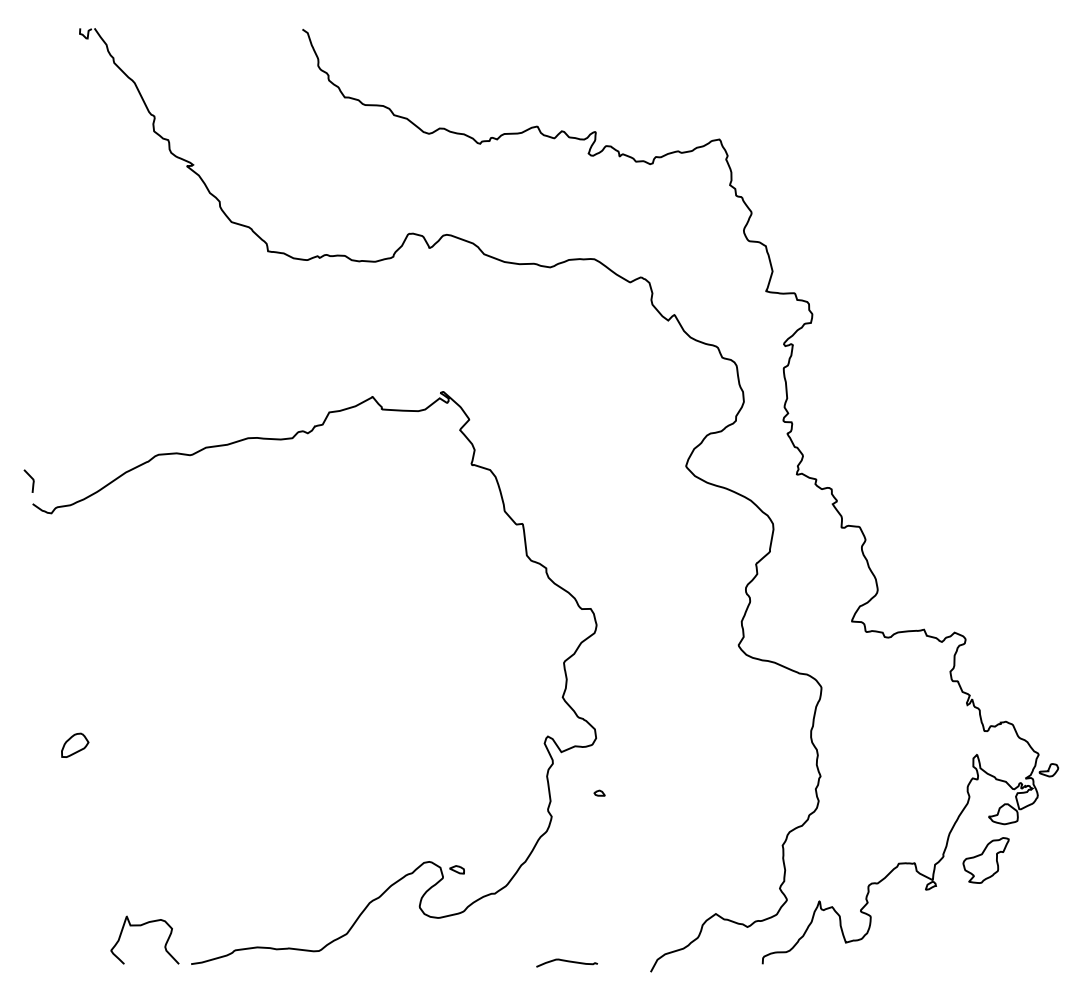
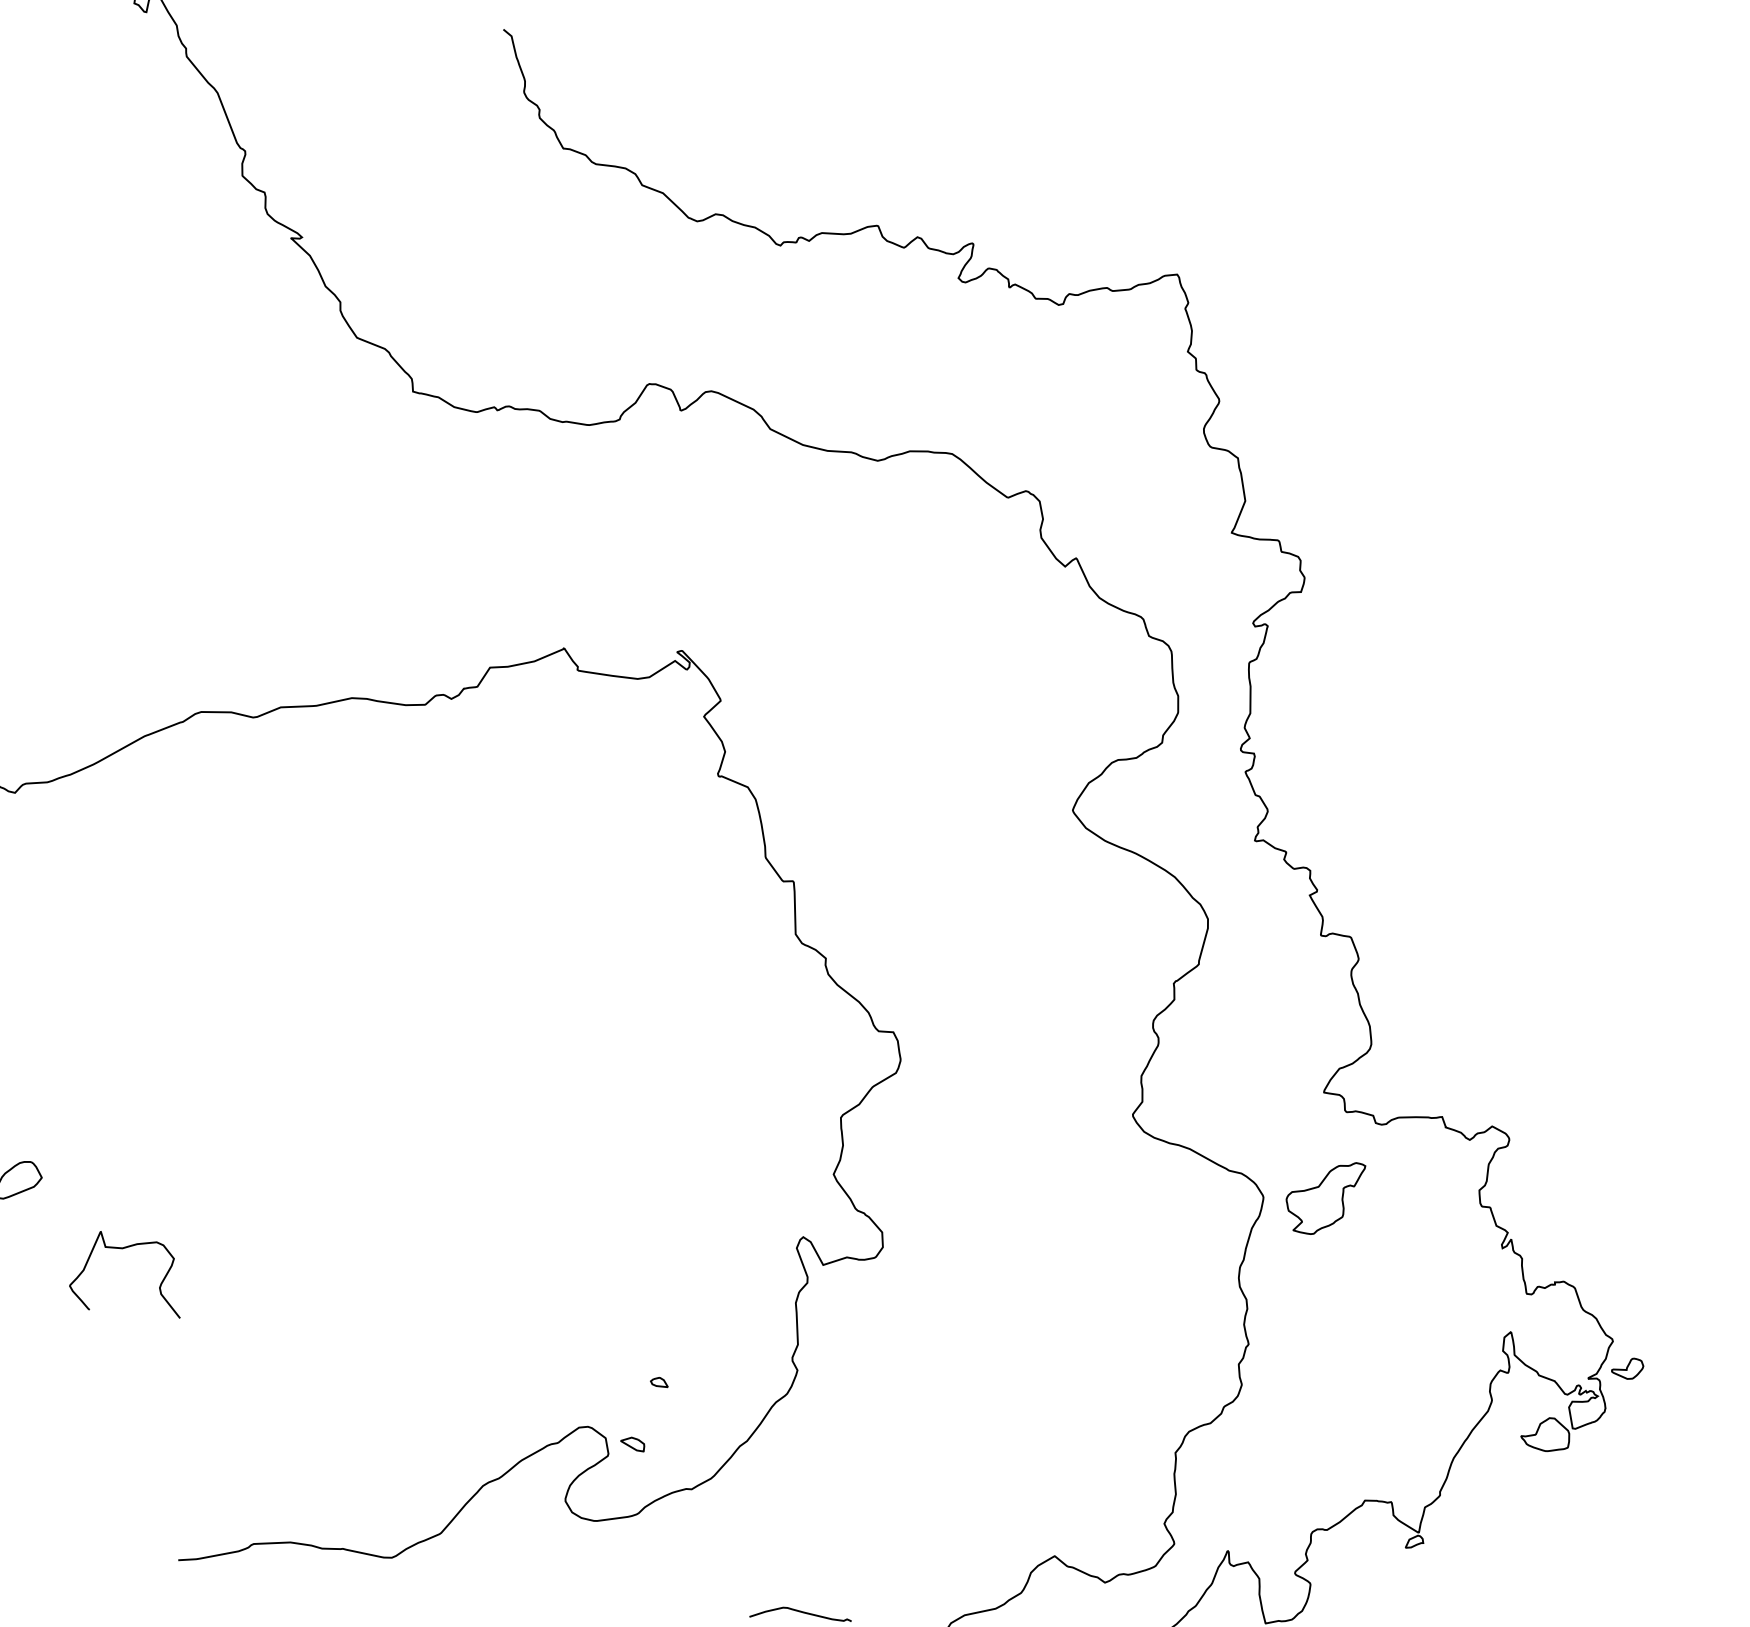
part: (599, 792) -> (659, 1380), moved
part: (985, 860) -> (1323, 1197), moved
curve: (140, 926) -> (121, 1250), moved

